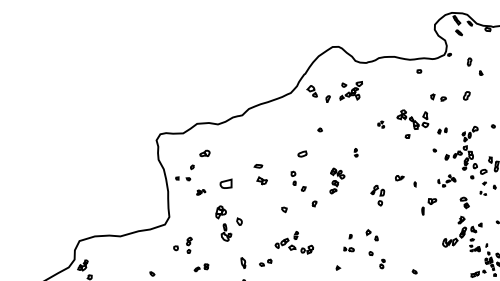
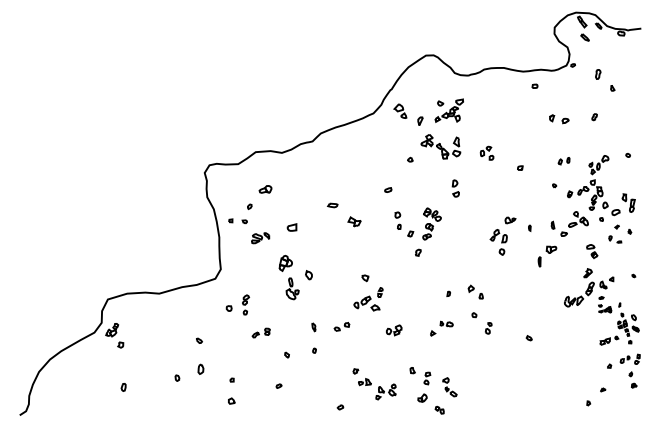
part: (466, 96) -> (594, 117), size x0.62
part: (412, 119) -> (440, 146), moved
part: (380, 124) -> (486, 152), size x1.67
part: (356, 152) -> (455, 188), size x1.67
part: (302, 153) -> (388, 189), size x0.62
part: (262, 180) -> (354, 221), moved
part: (446, 180) -> (569, 223), size x1.67
part: (298, 181) -> (404, 224), moved
part: (225, 183) -> (291, 227), size x0.62
part: (200, 192) -> (260, 238), size x1.67
part: (483, 193) -> (615, 239), size x1.67
part: (377, 195) -> (498, 242), moved
part: (314, 203) -> (418, 252), moved
part: (284, 210) -> (365, 278), moved
part: (307, 249) -> (394, 330), moved
part: (348, 249) -> (446, 323), moved
part: (243, 263) -> (313, 327), size x0.62

